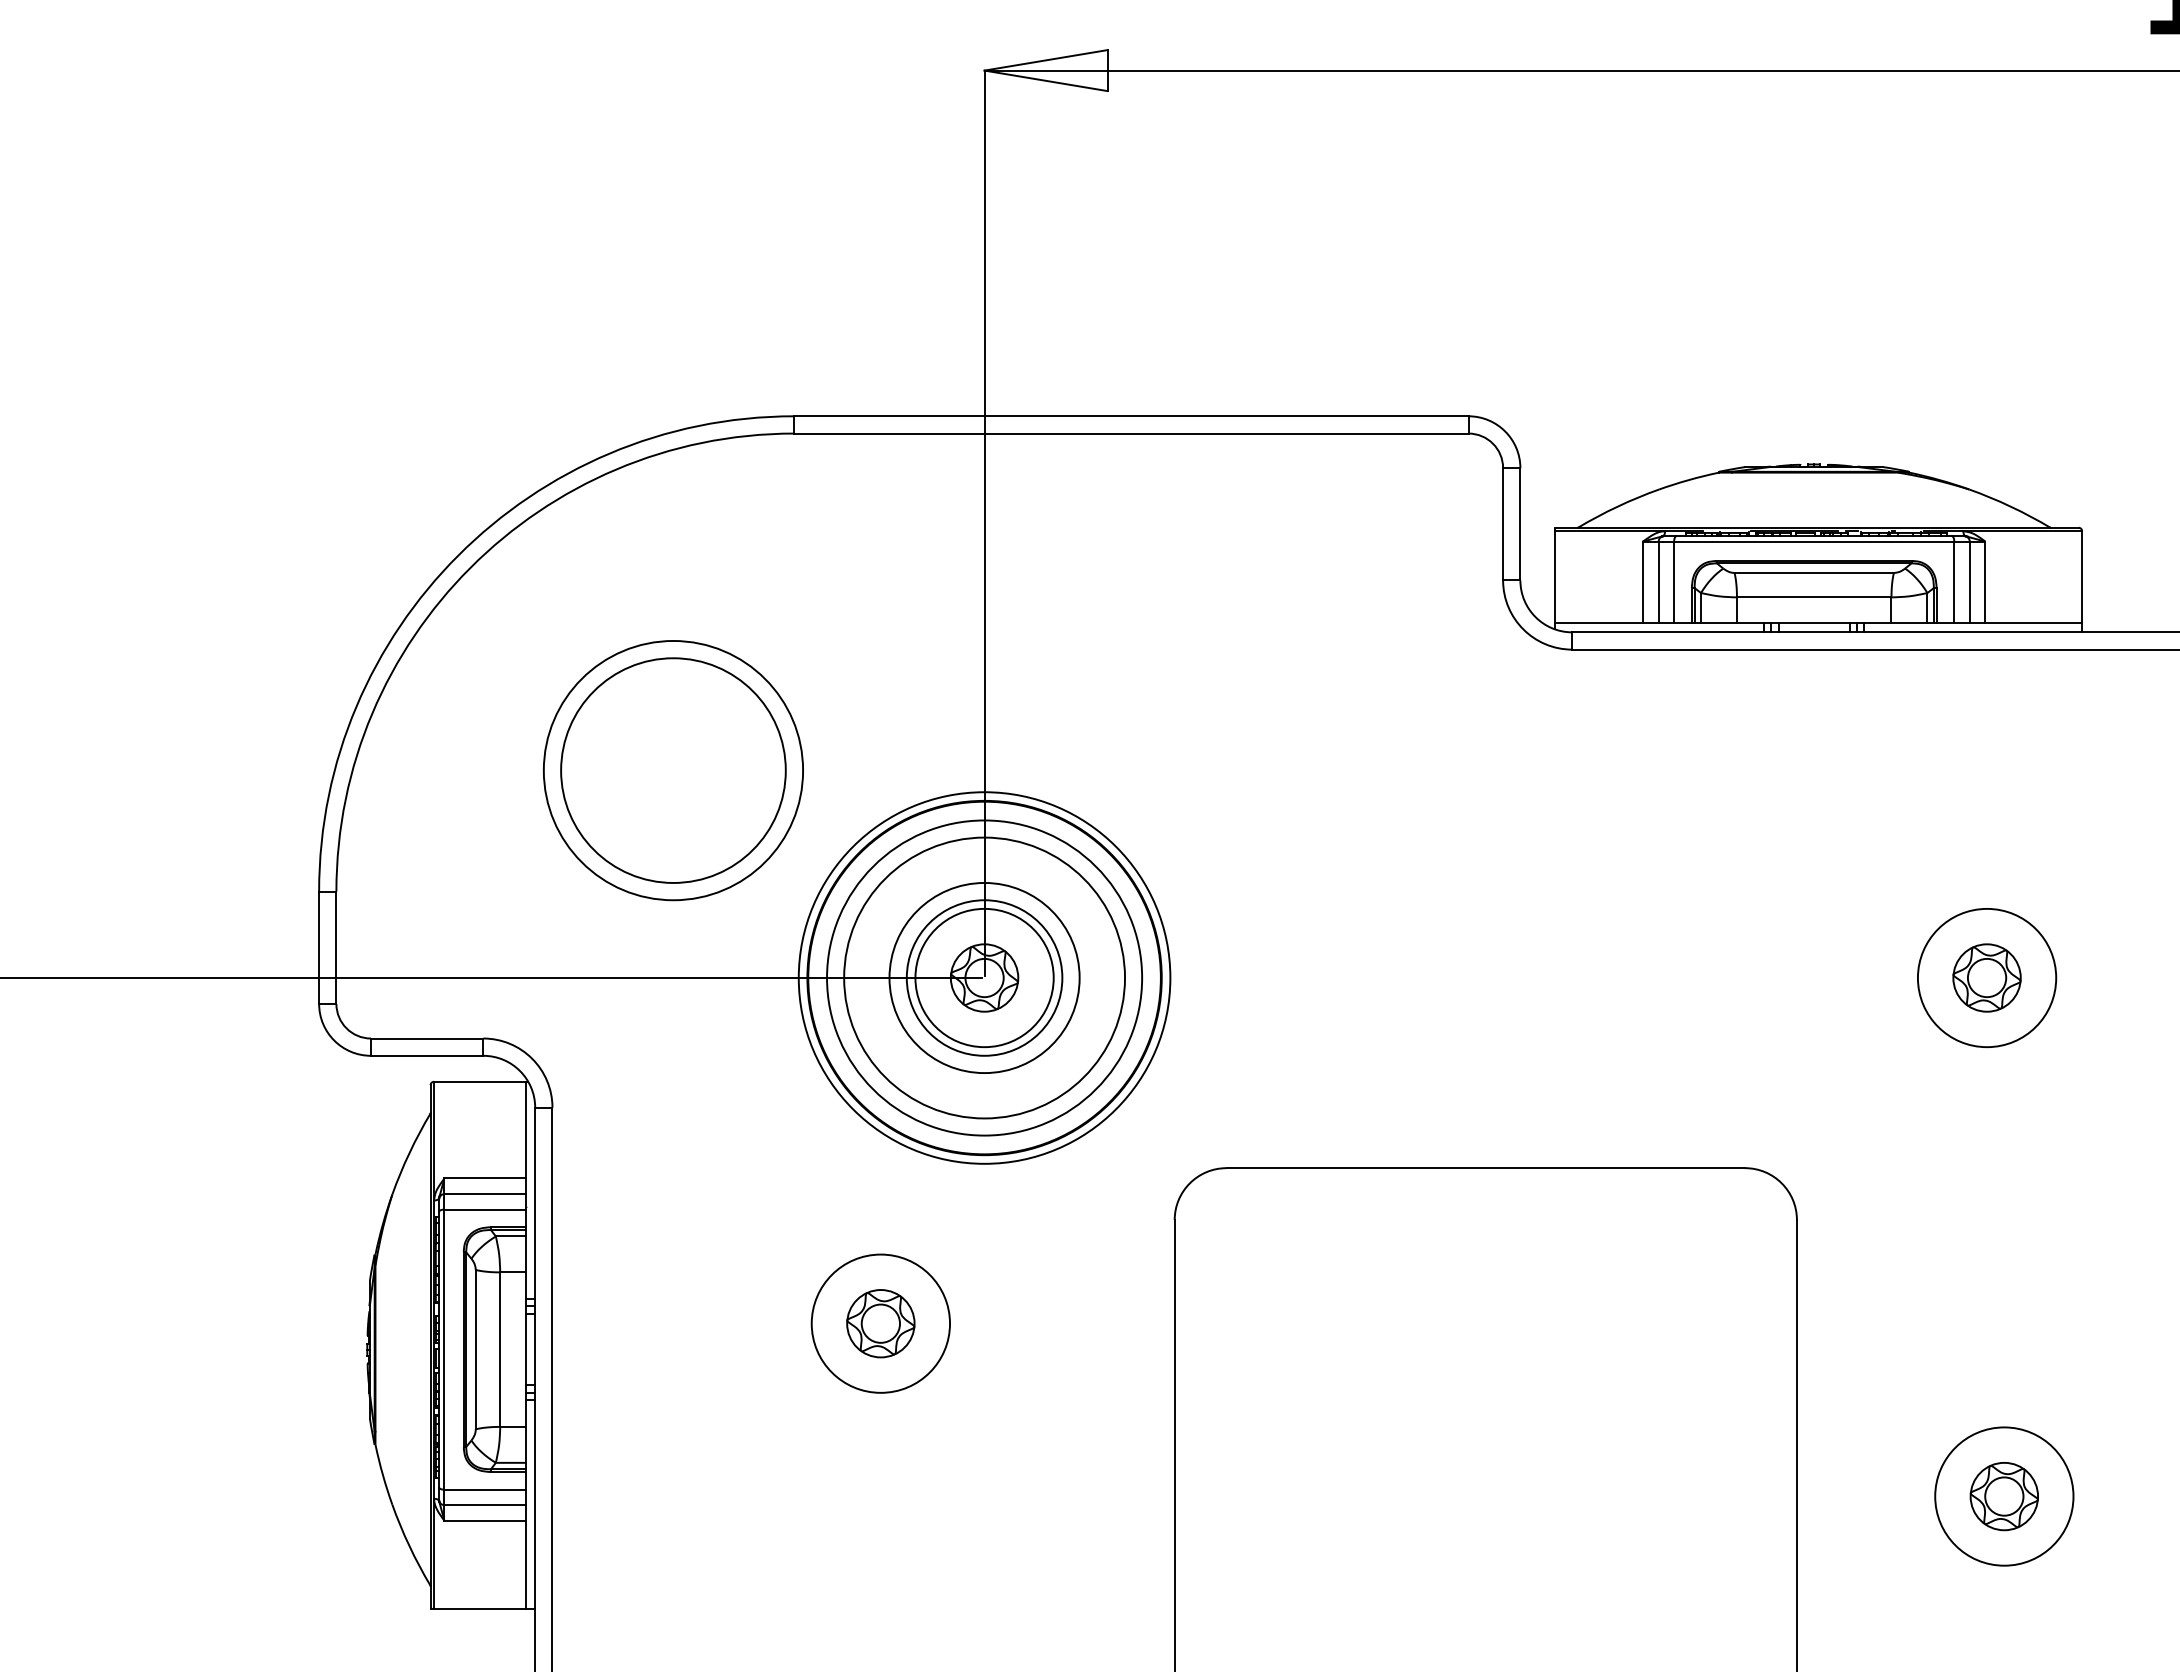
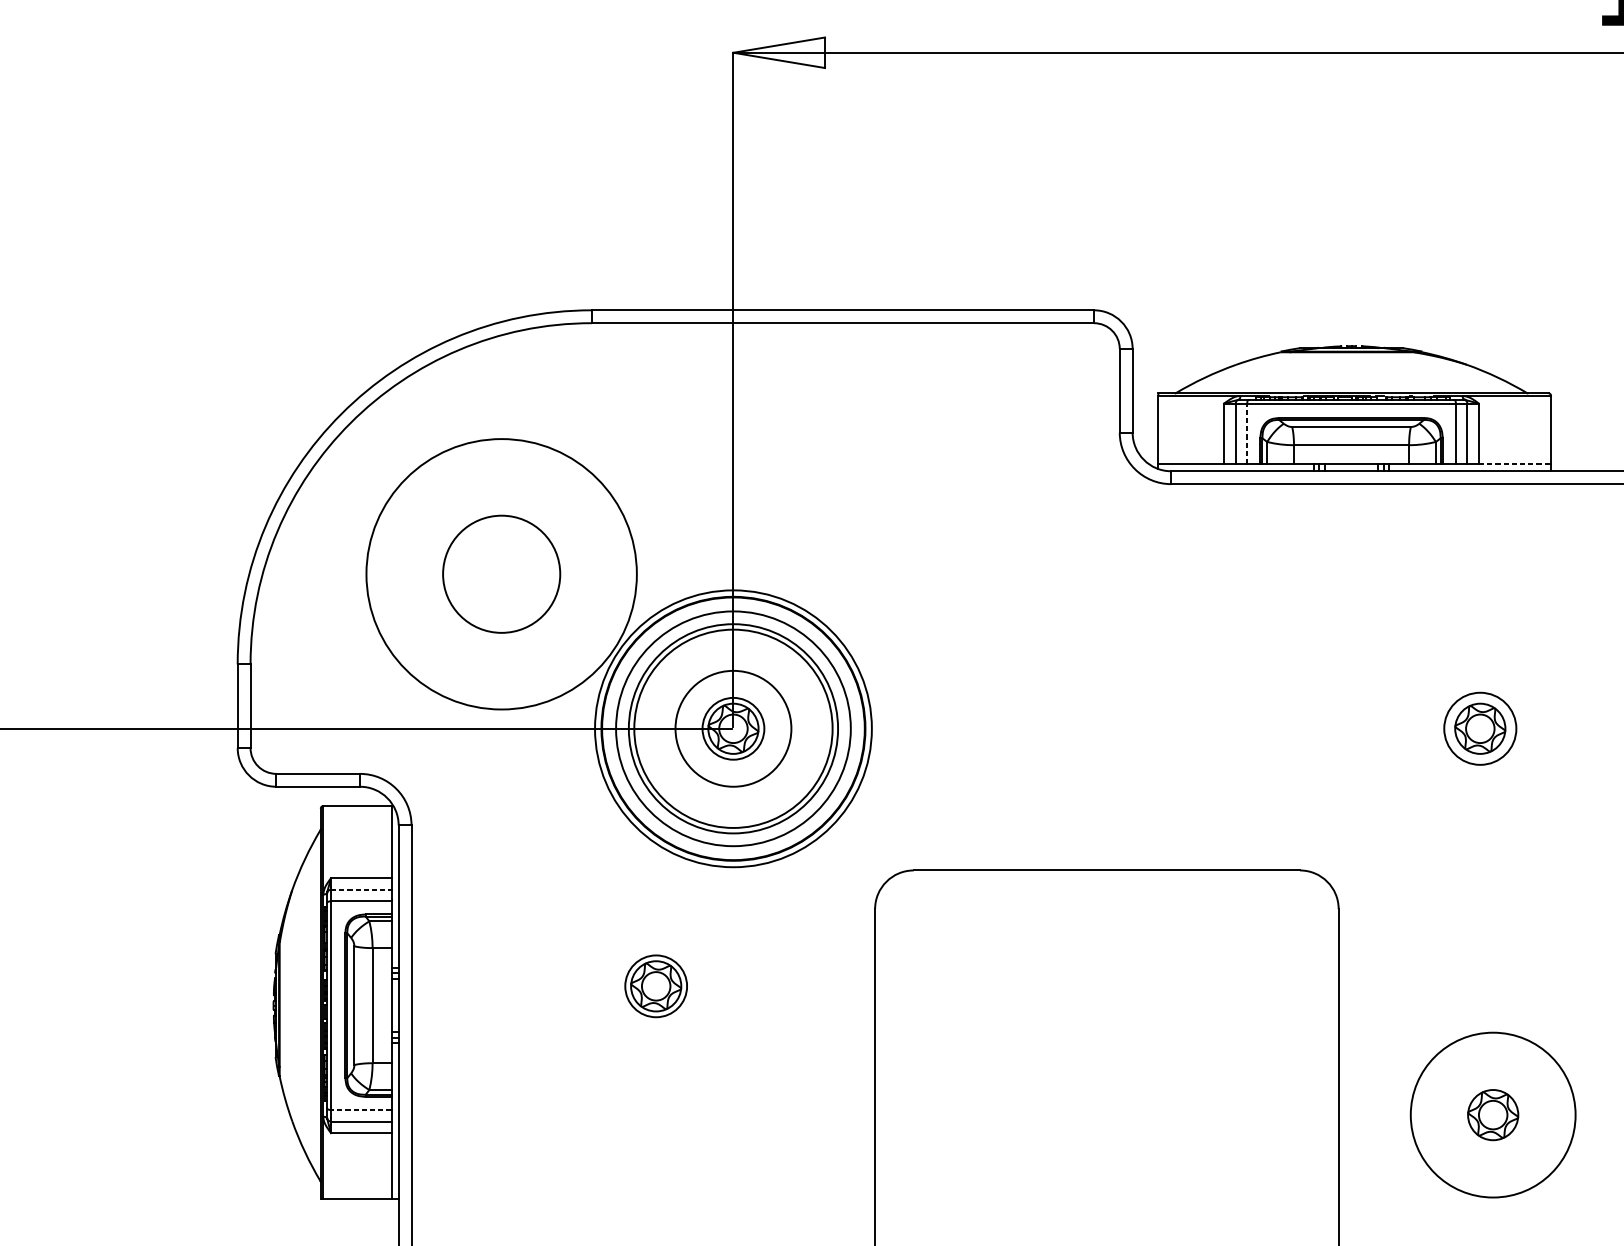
line: (1674, 582) -> (1247, 434), solid -> dashed
line: (2034, 622) -> (1515, 463), solid -> dashed
circle: (673, 770) -> (501, 574), size x0.7
circle: (673, 770) -> (501, 574), size x1.4
circle: (984, 977) -> (733, 728), size x0.6
circle: (984, 977) -> (733, 728), size x1.4
circle: (1986, 977) -> (1479, 728), size x0.7
line: (485, 1194) -> (361, 890), solid -> dashed
circle: (880, 1323) -> (655, 986), size x0.6
line: (485, 1489) -> (361, 1109), solid -> dashed
circle: (2004, 1496) -> (1493, 1115), size x1.6

